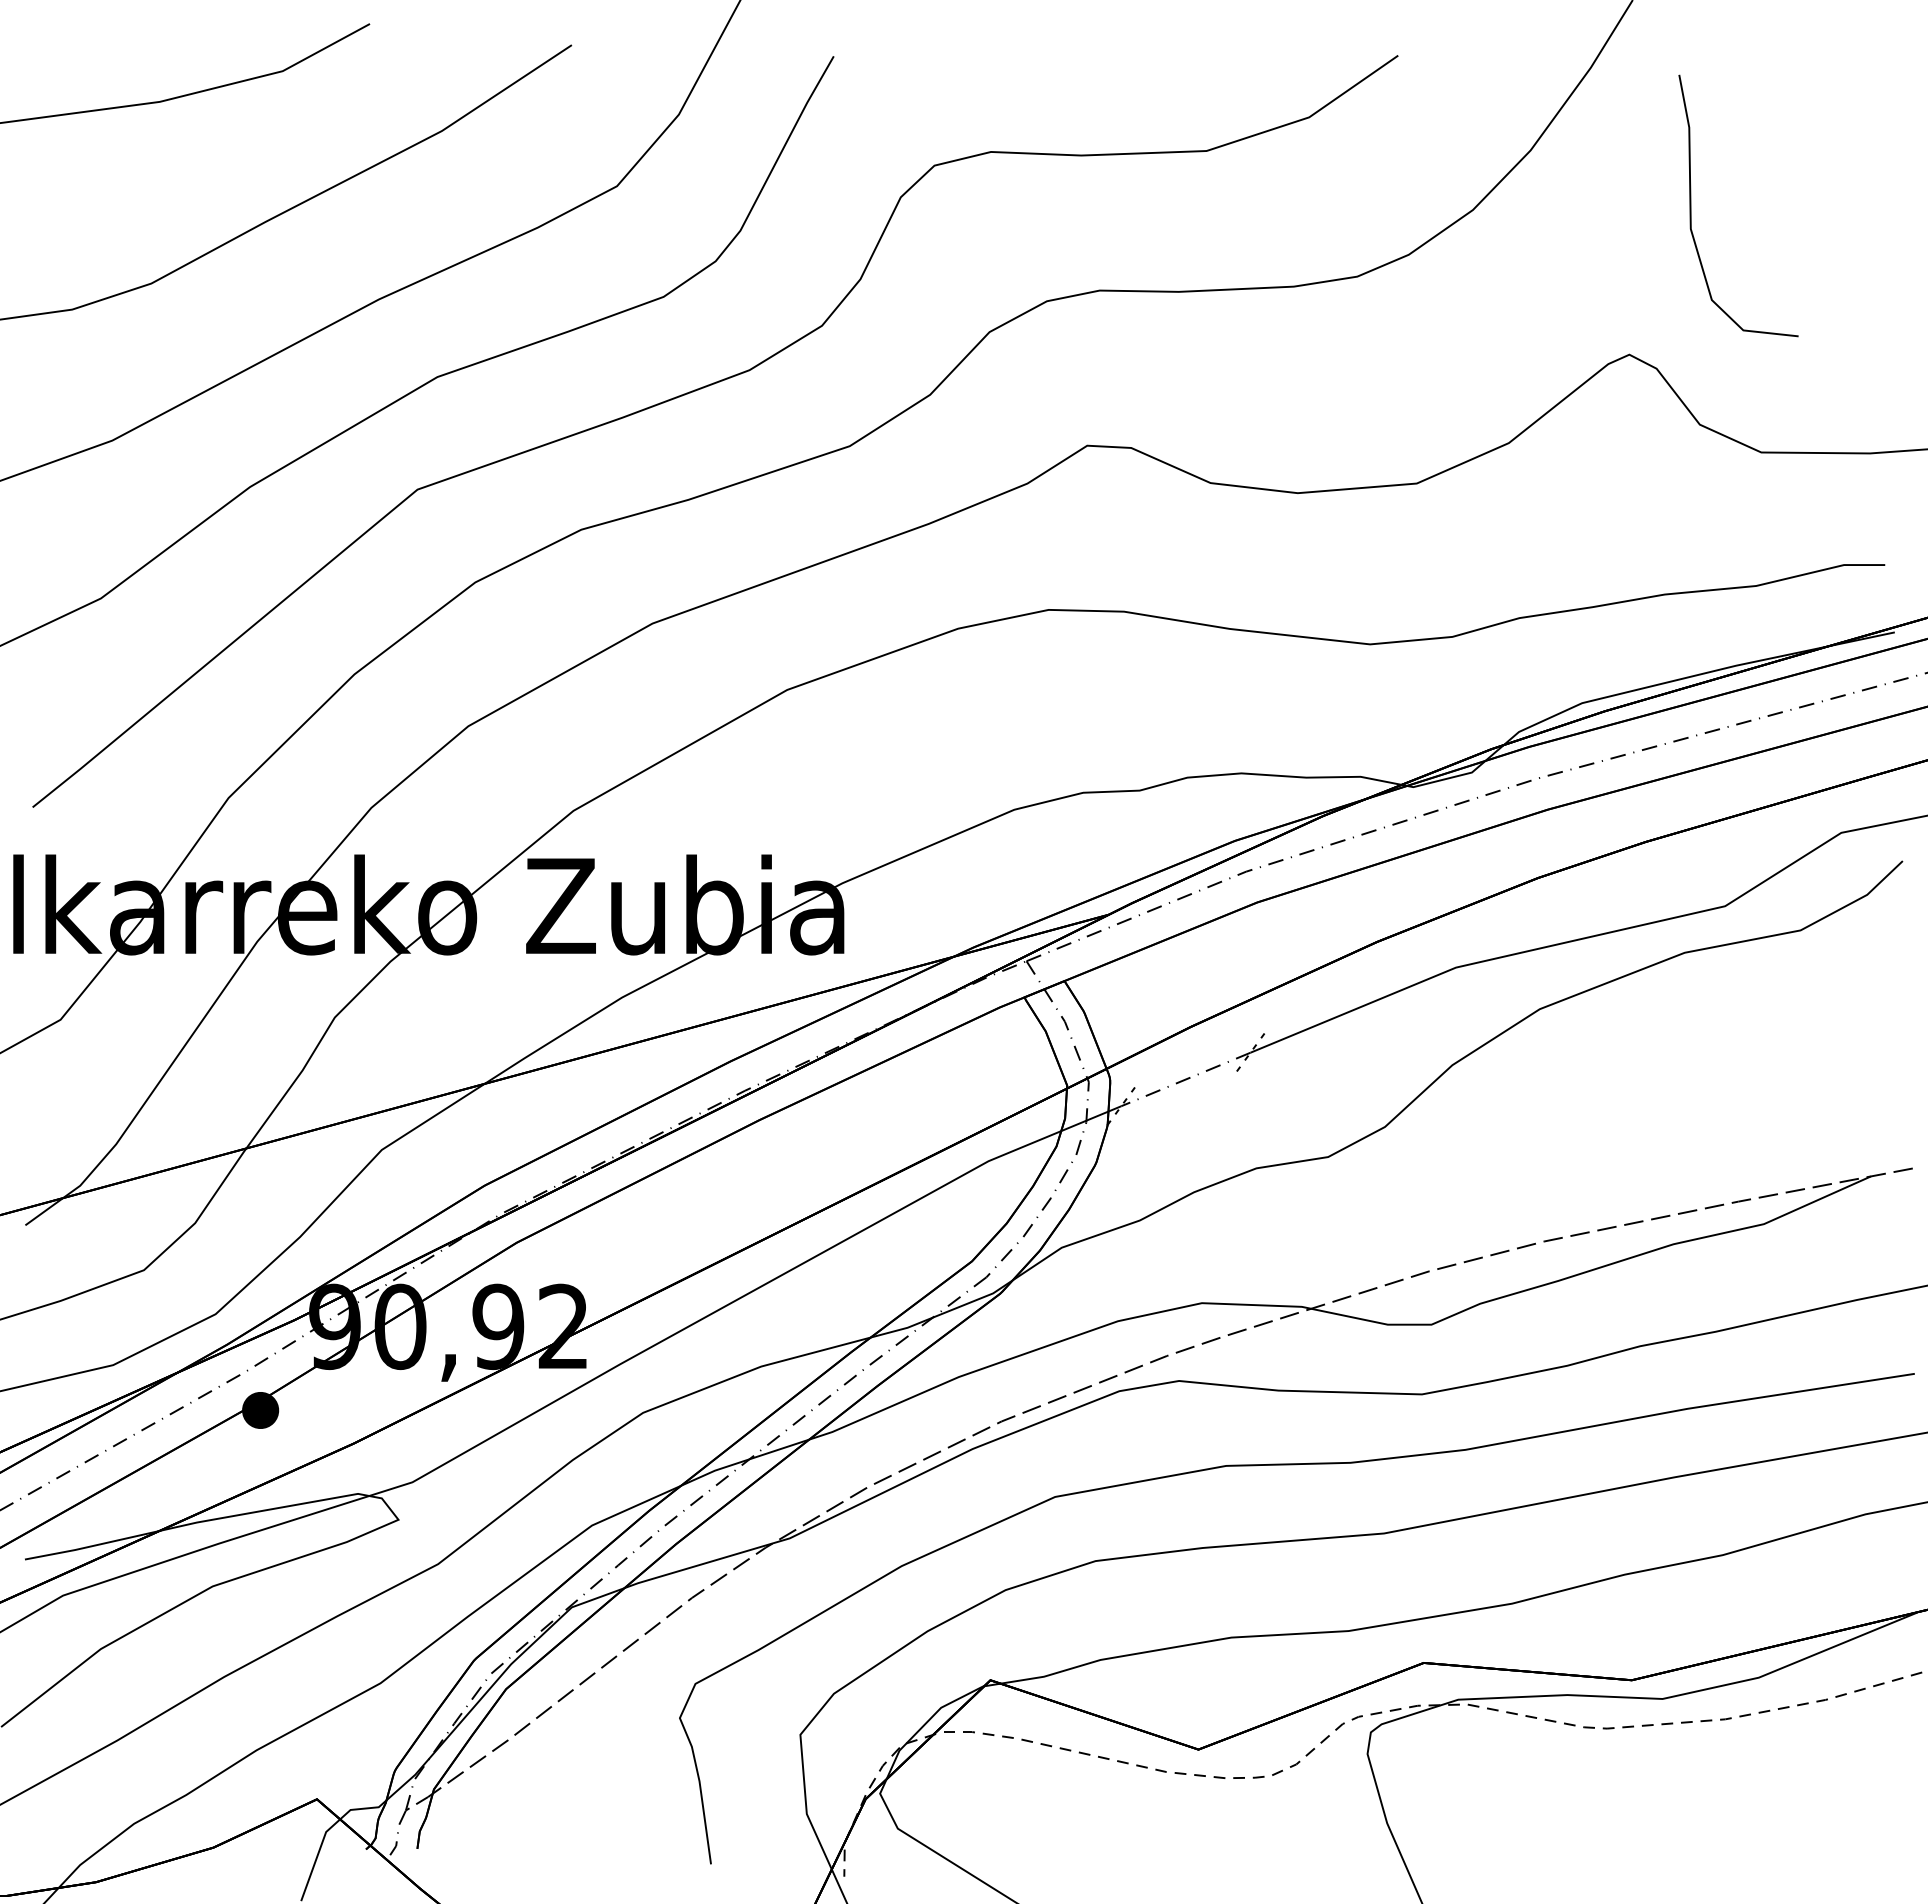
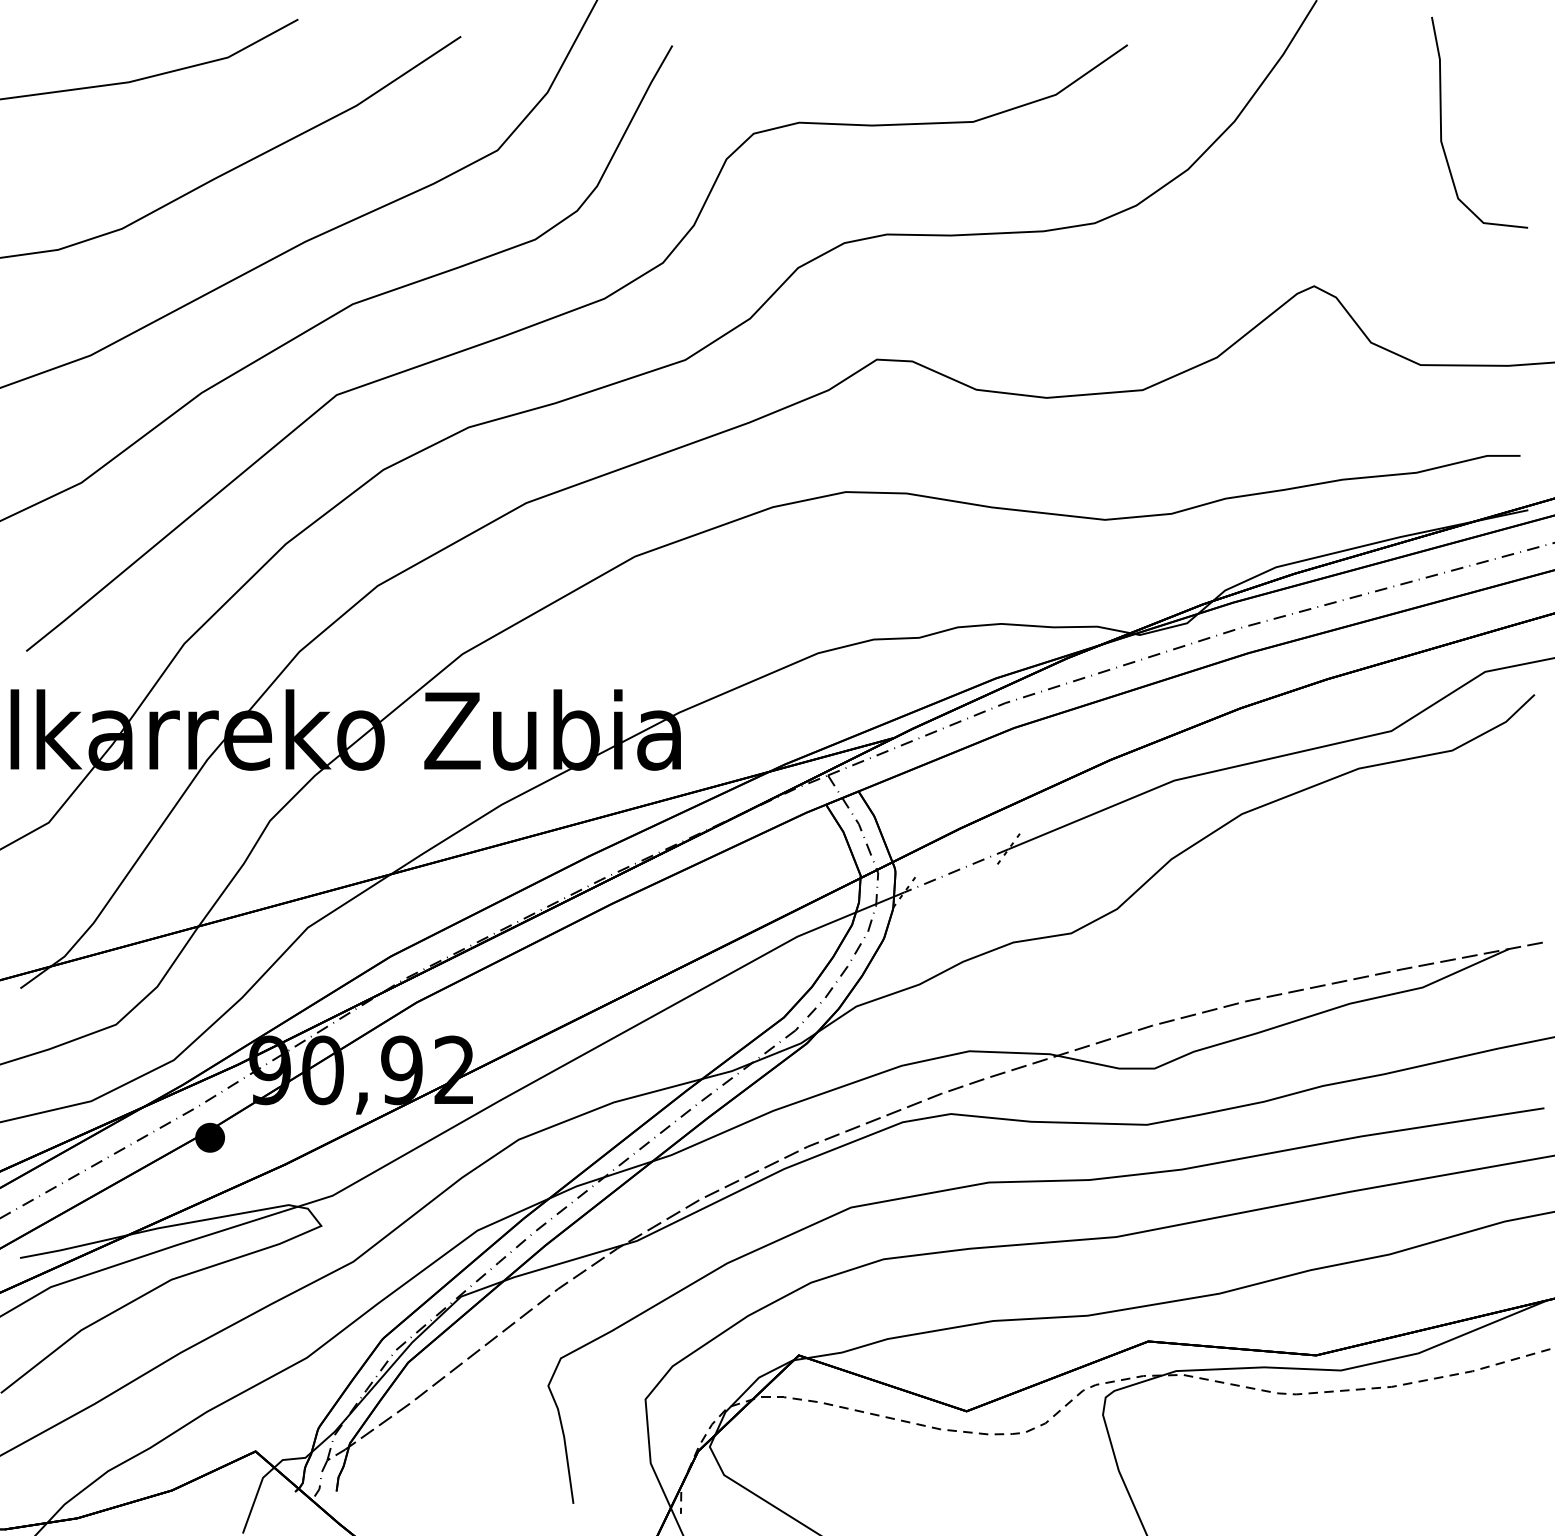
curve: (1691, 205) -> (1441, 122), moved

